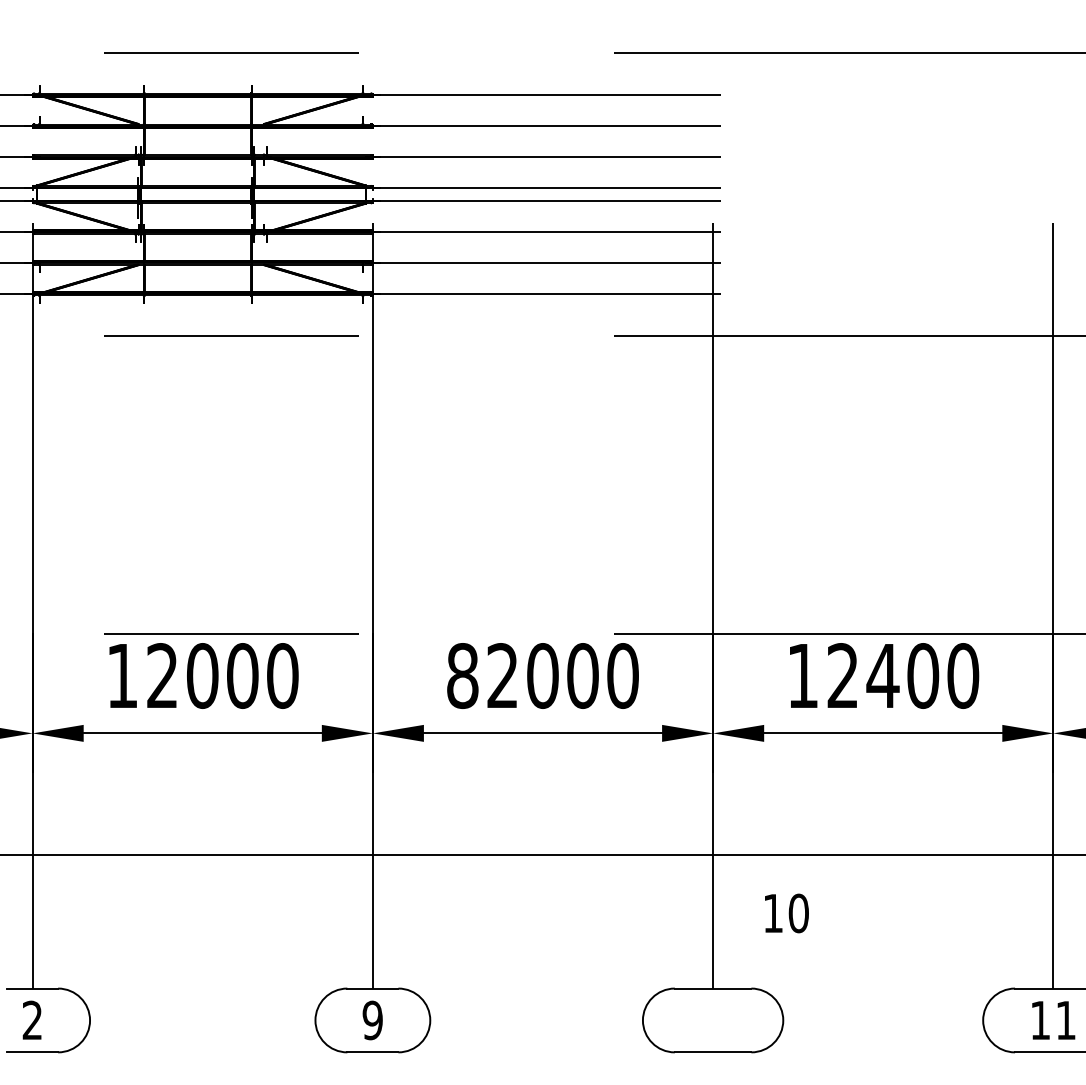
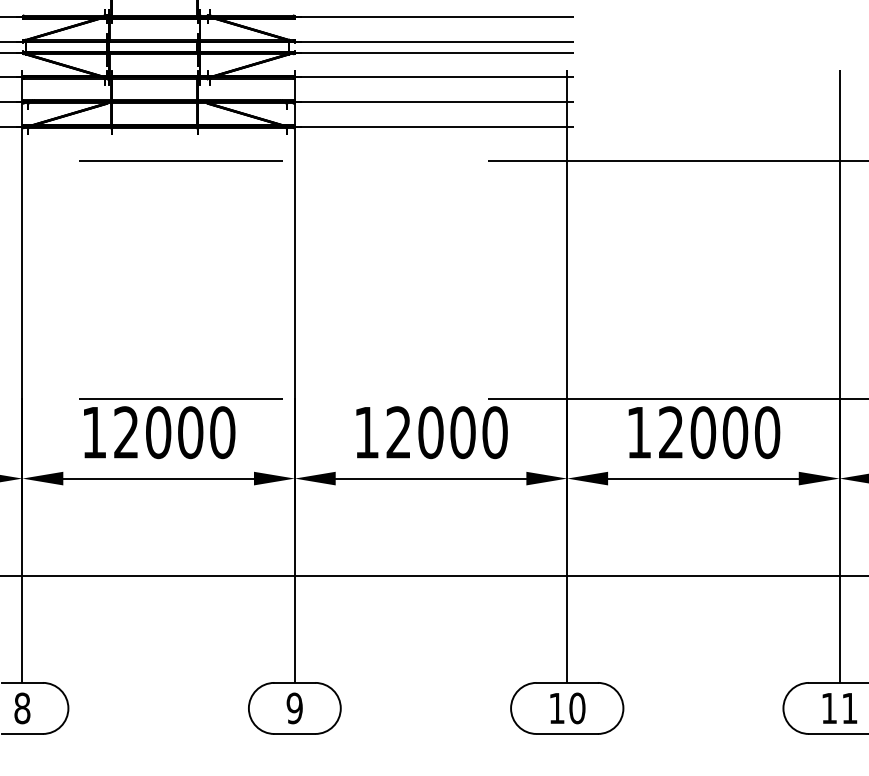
text: (462, 675) -> (366, 432), 82000 -> 12000
text: (882, 675) -> (702, 432), 12400 -> 12000
text: (786, 913) -> (567, 708), moved
text: (32, 1020) -> (22, 708), 2 -> 8

